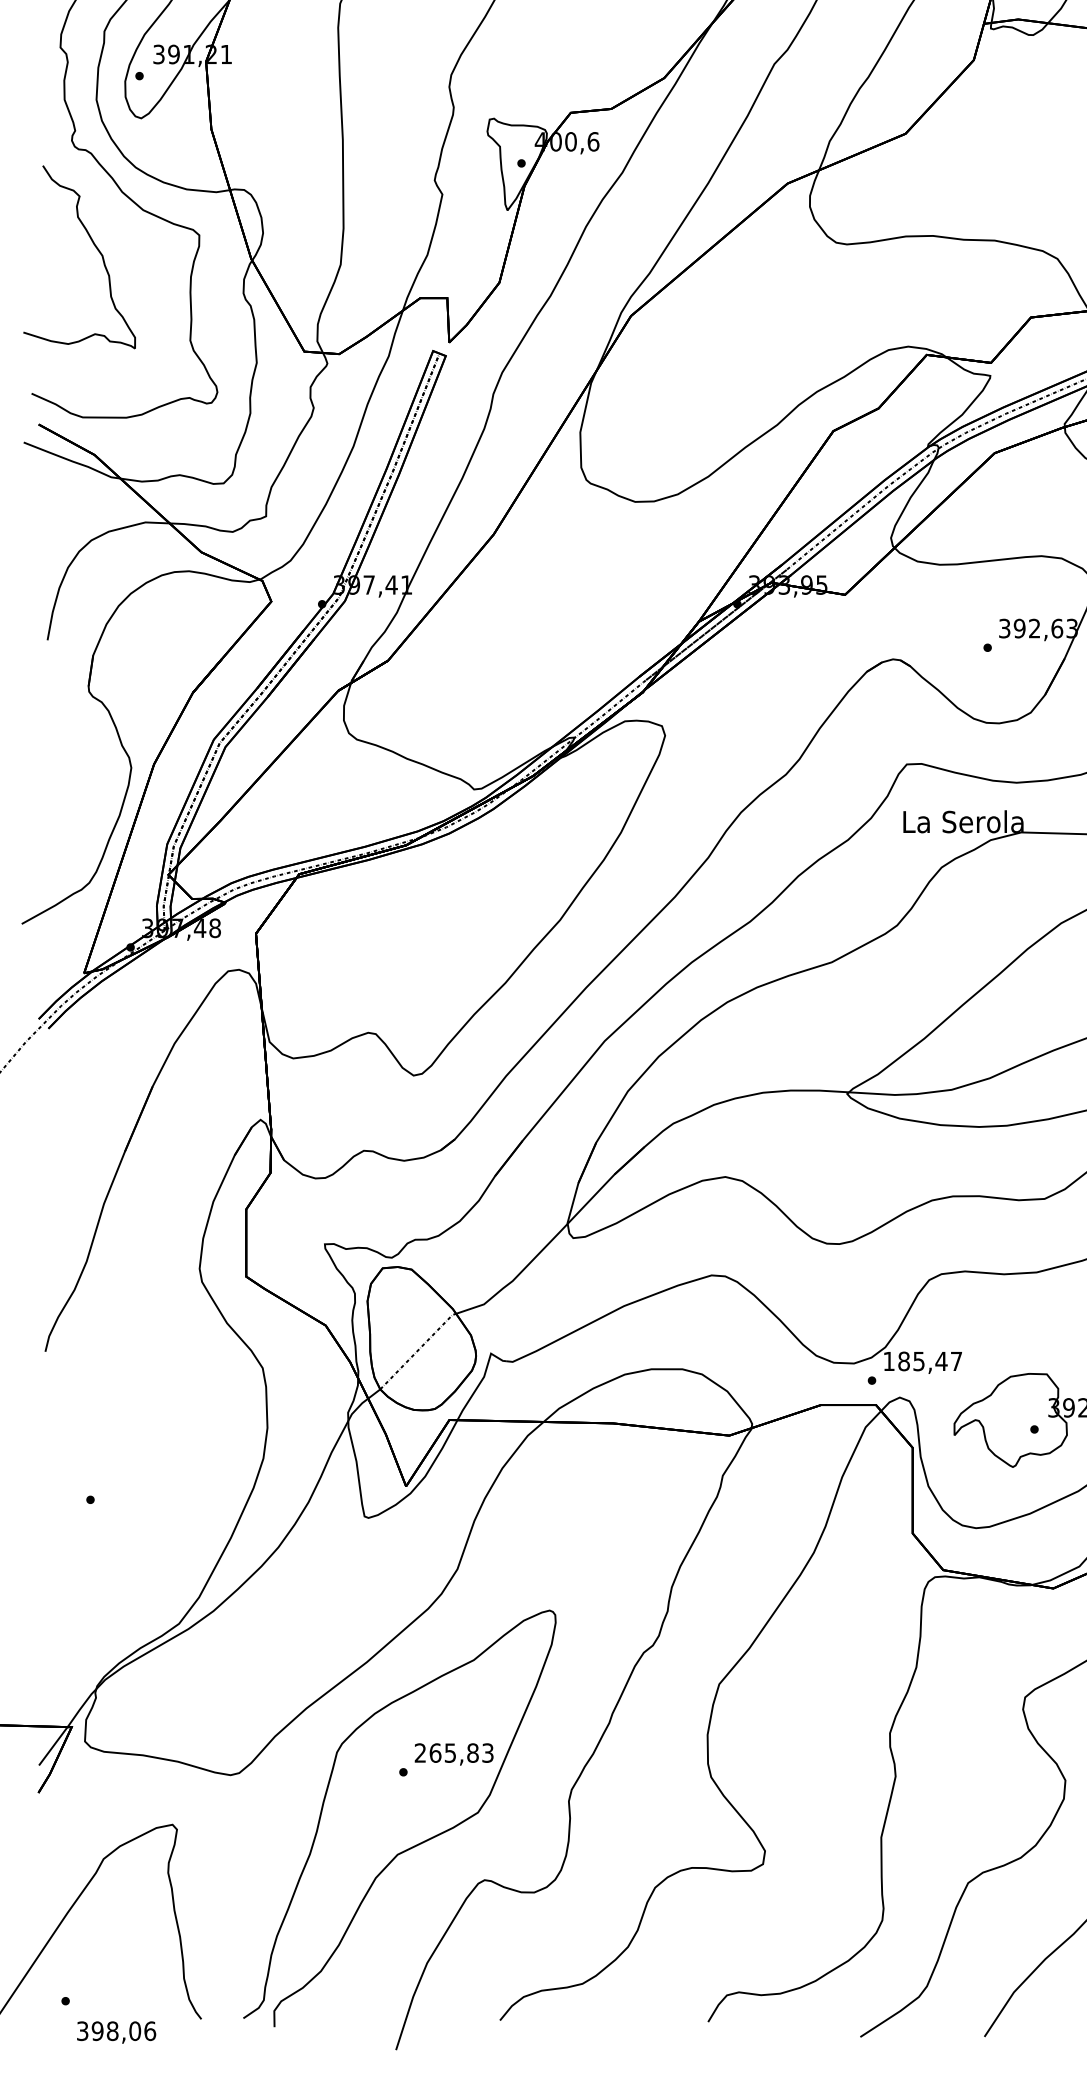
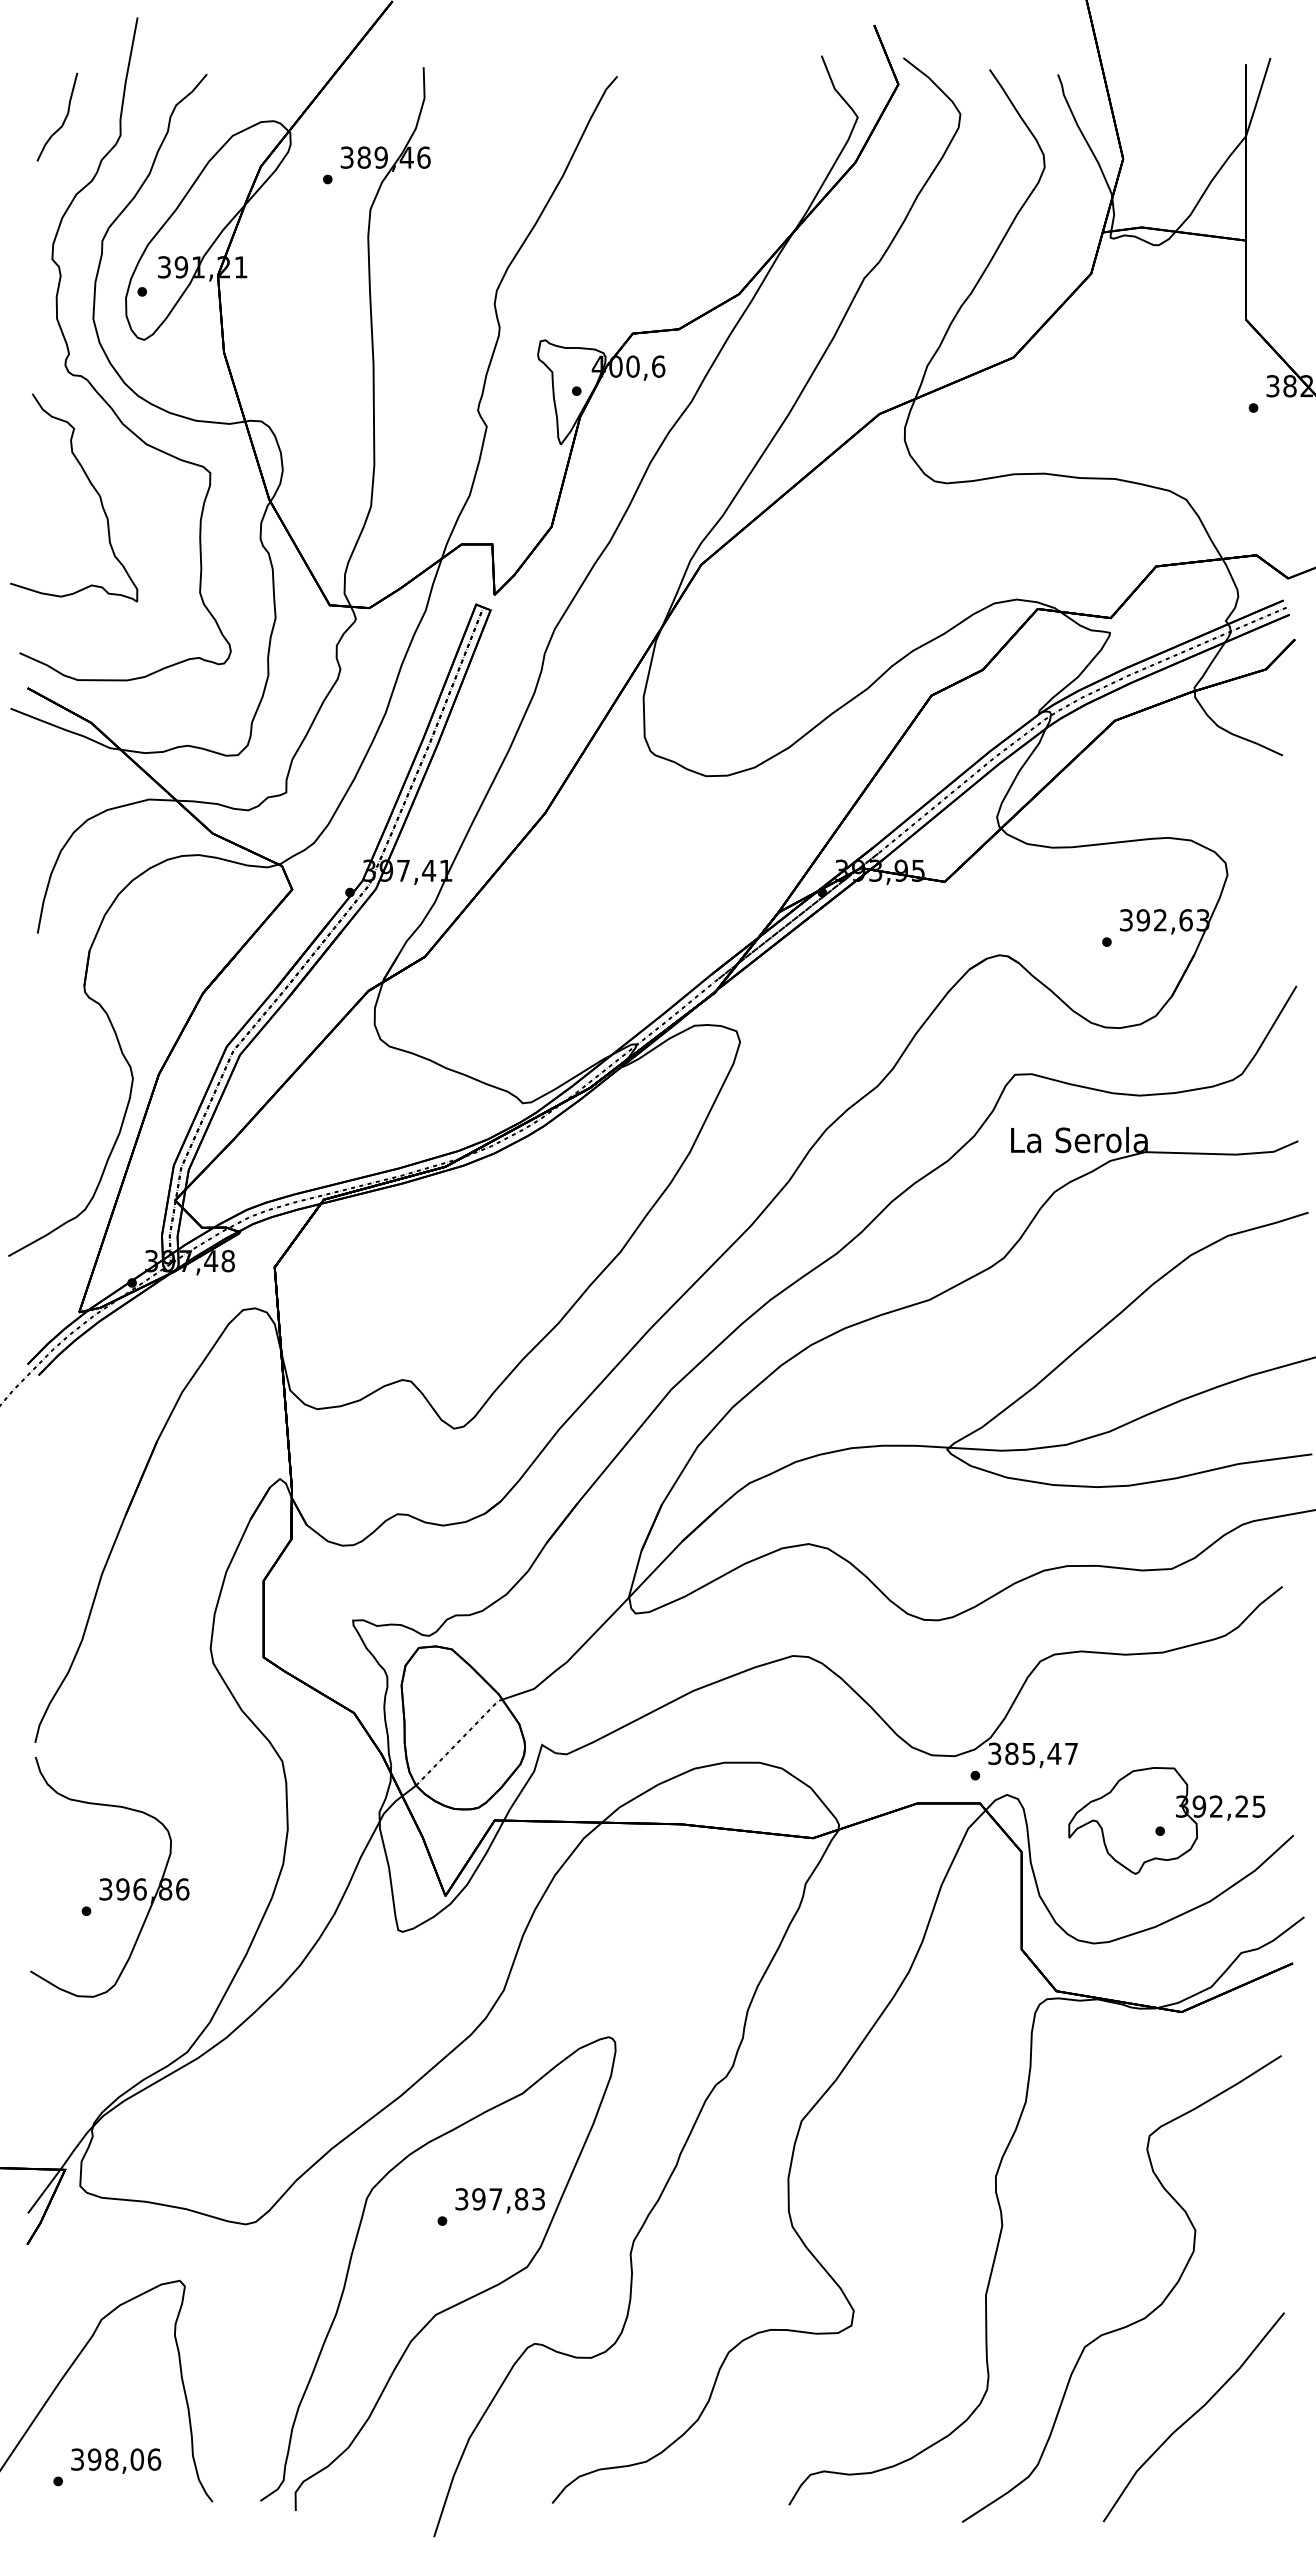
text: (888, 1361) -> (994, 1753), 185,47 -> 385,47
part: (110, 1470) -> (109, 1877), added
text: (435, 1753) -> (478, 2199), 265,83 -> 397,83
text: (116, 2031) -> (116, 2460), moved

